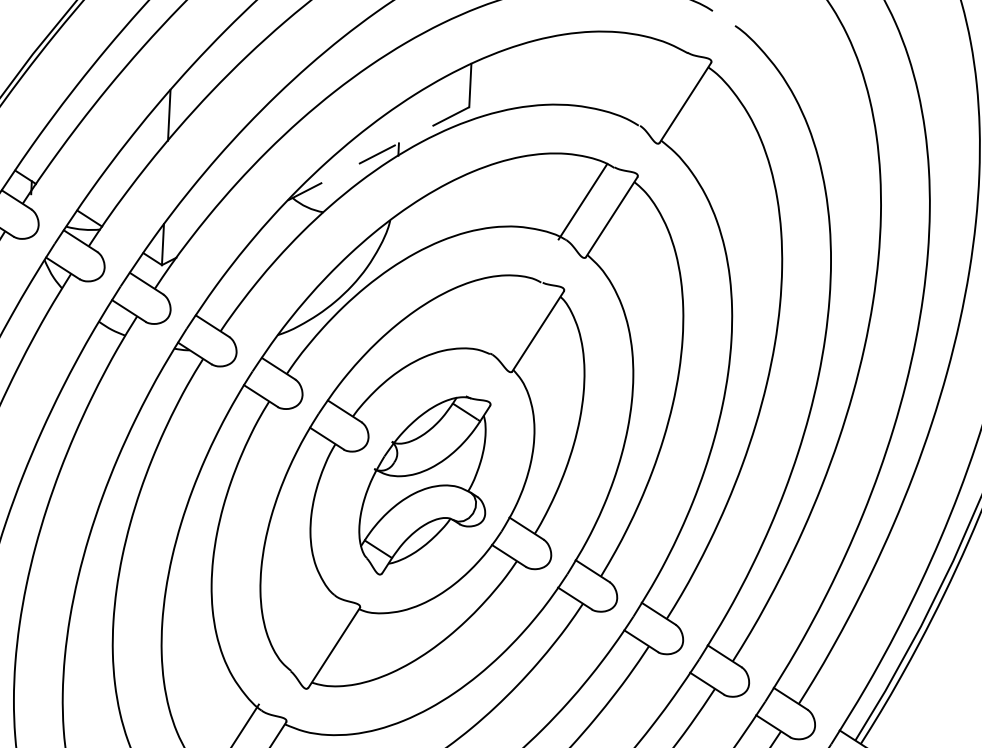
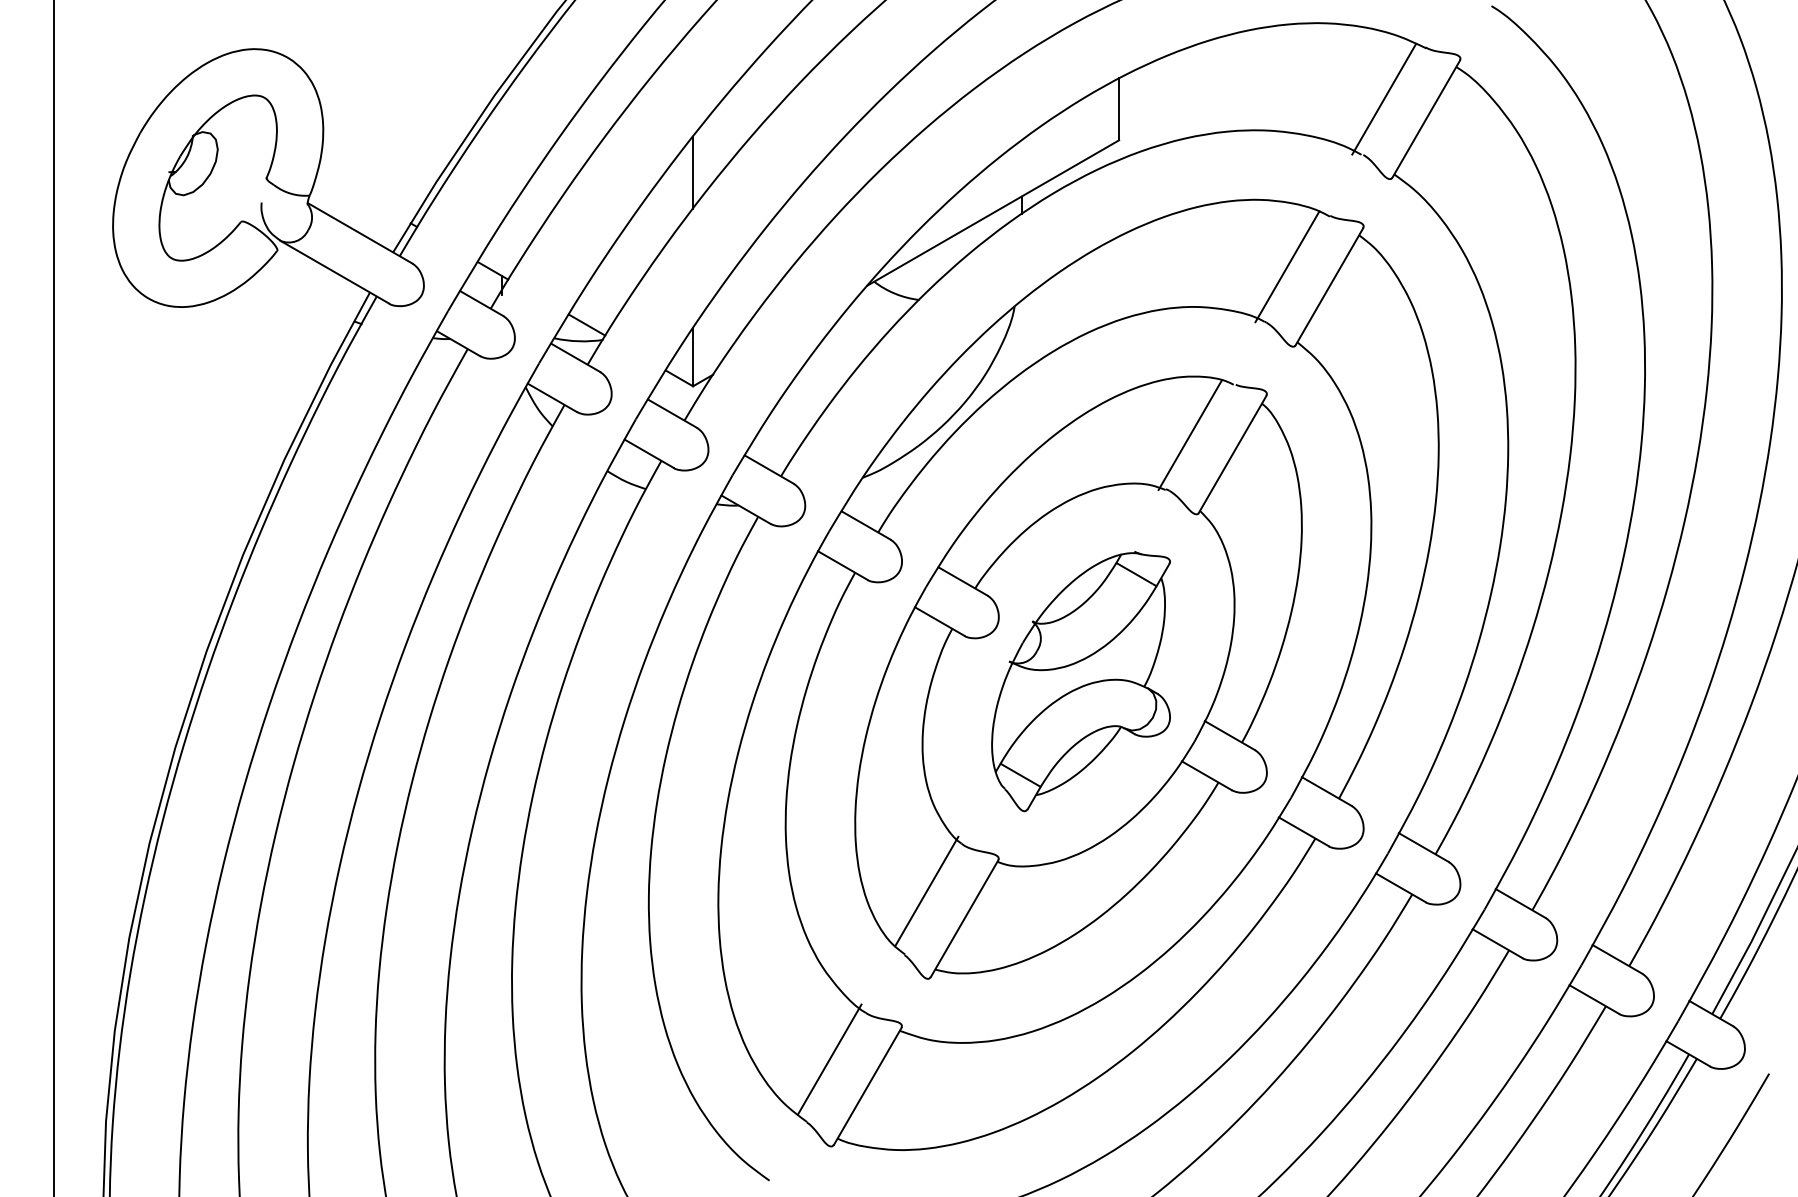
line: (656, 86) -> (1384, 98), added
line: (377, 154) -> (992, 213), dashed -> solid
line: (508, 315) -> (1189, 434), added
line: (308, 627) -> (926, 891), added

